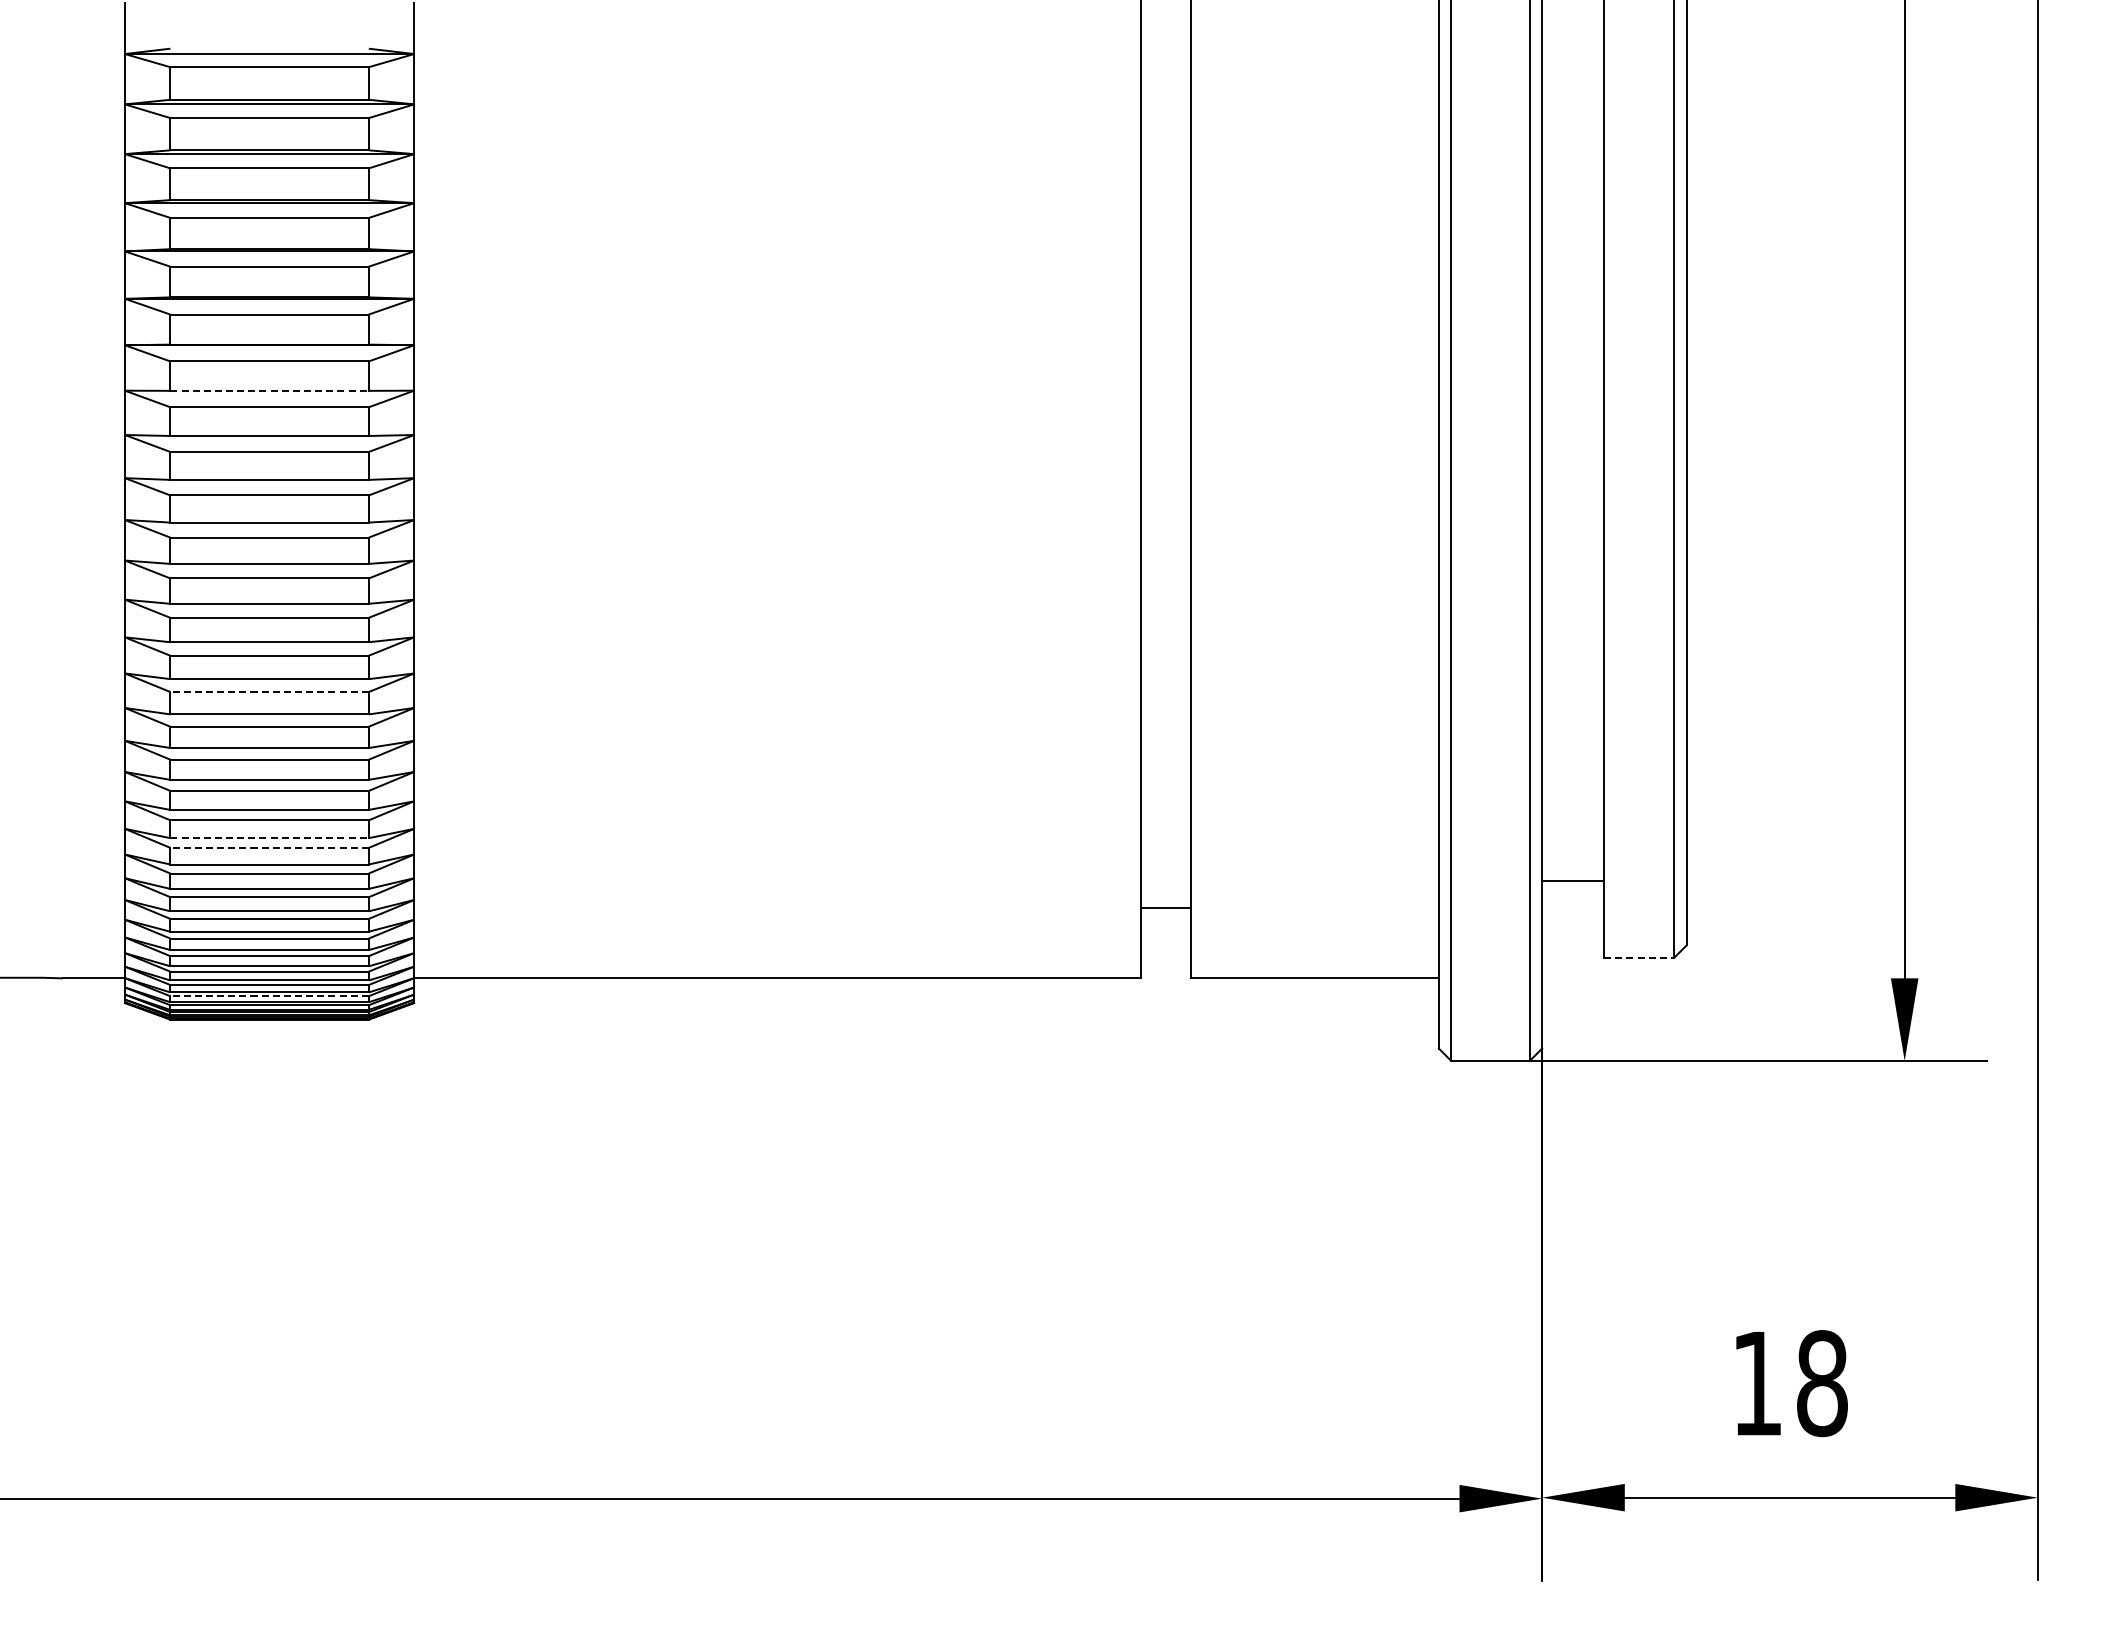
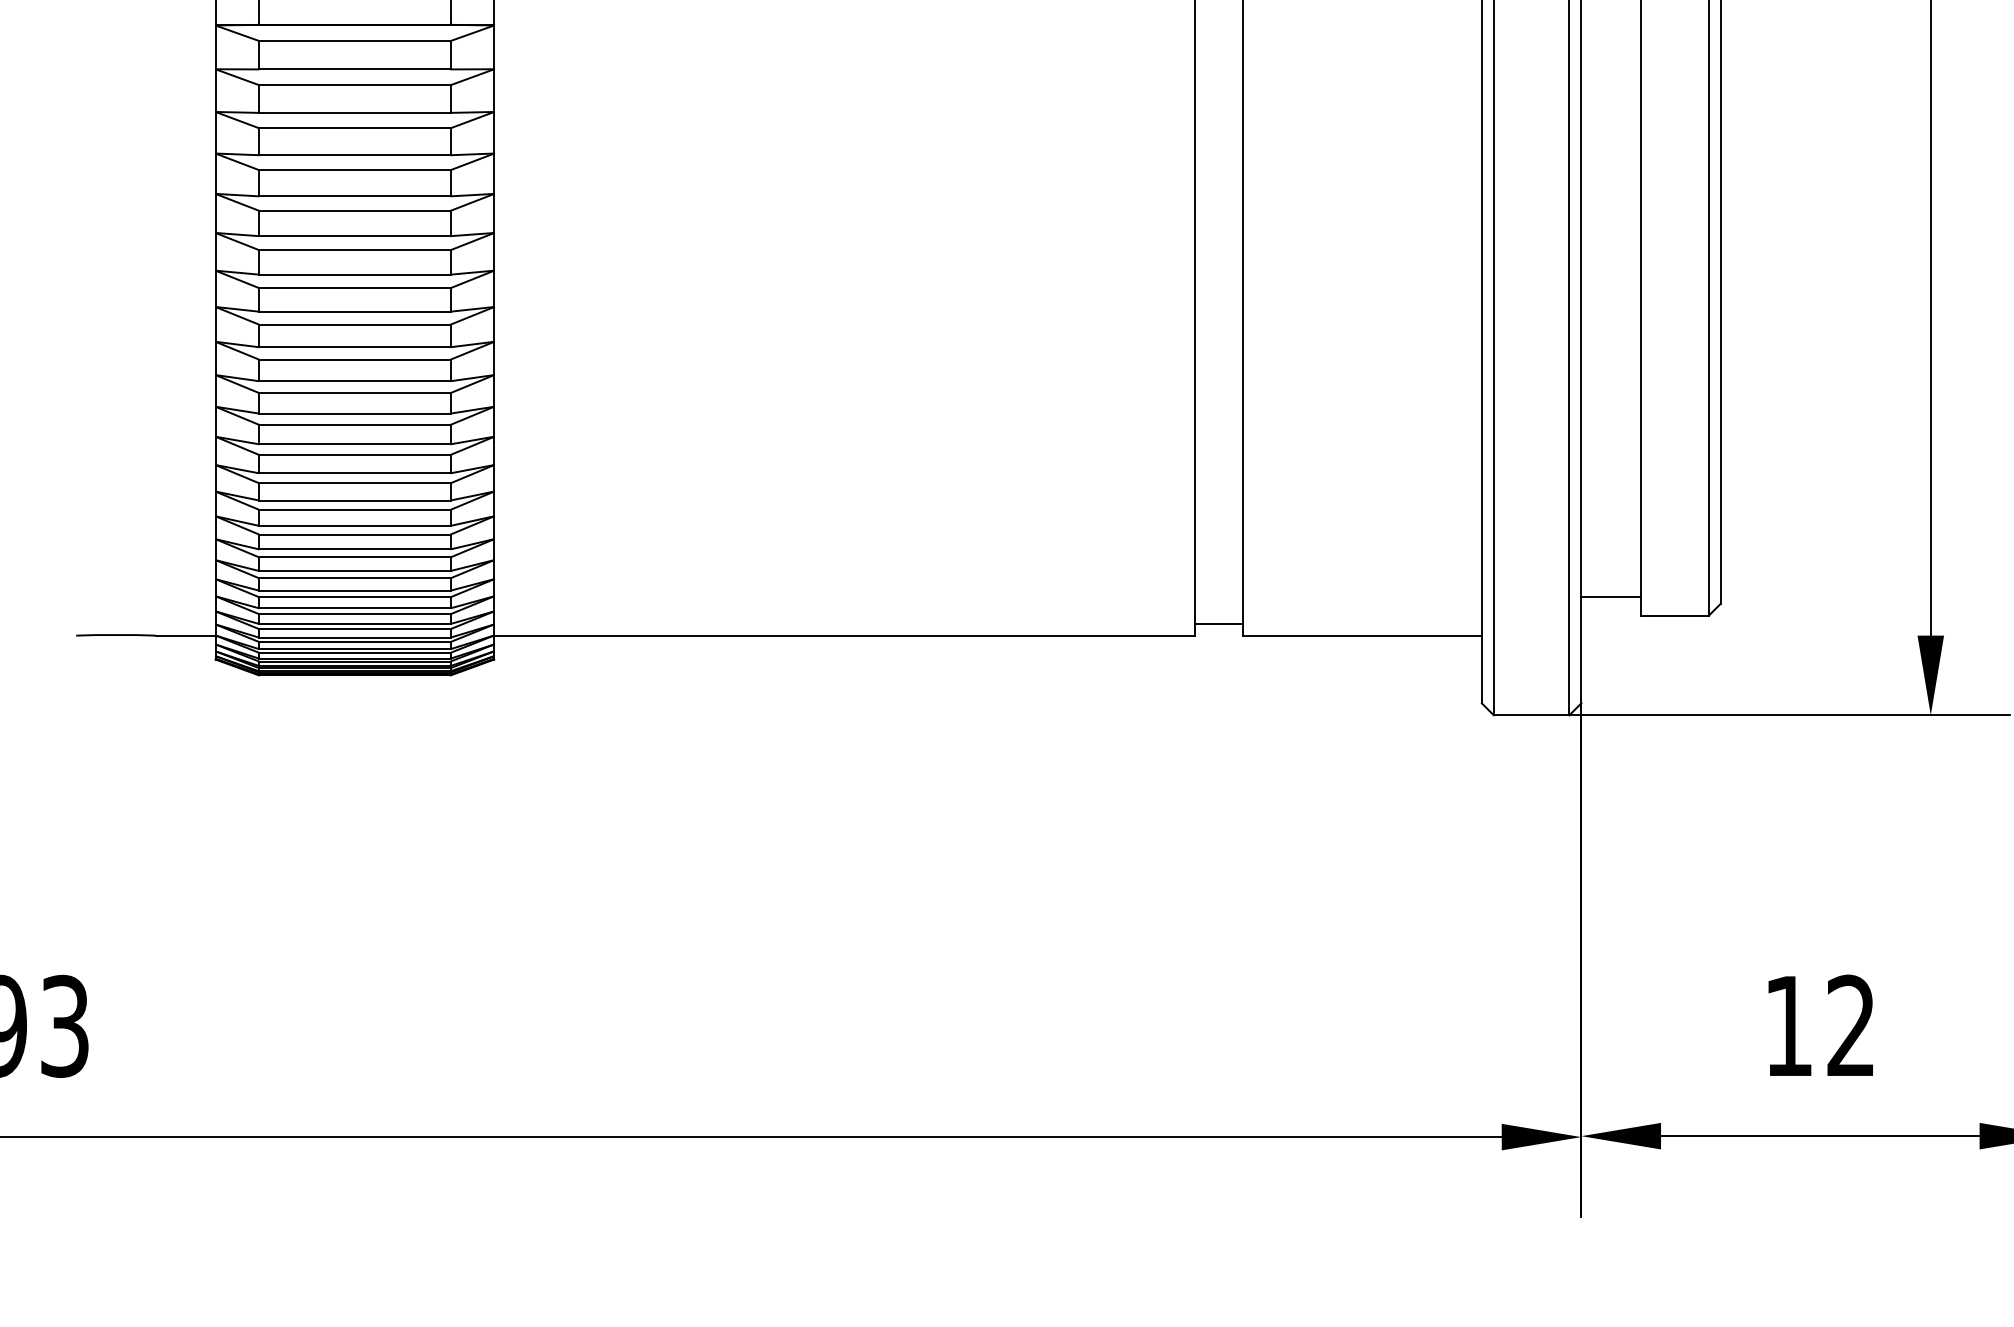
line: (270, 390) -> (355, 69), dashed -> solid
line: (269, 692) -> (354, 360), dashed -> solid
line: (270, 838) -> (355, 500), dashed -> solid
line: (269, 847) -> (354, 509), dashed -> solid
line: (1573, 881) -> (1611, 597), moved
line: (1165, 907) -> (1218, 623), moved
line: (1639, 957) -> (1675, 615), dashed -> solid
line: (269, 996) -> (354, 653), dashed -> solid
text: (1822, 1383) -> (1851, 1026), 18 -> 12

